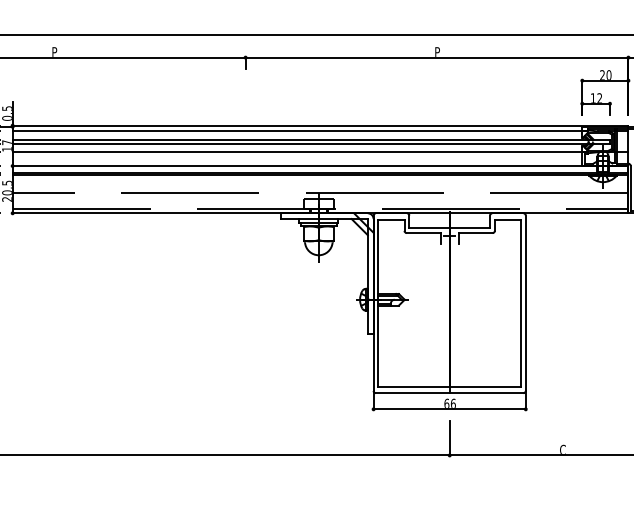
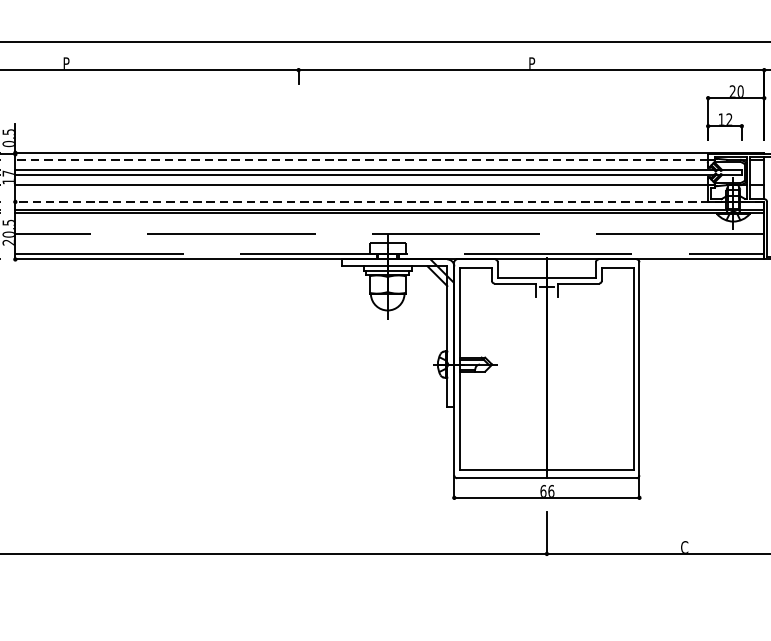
line: (297, 131) -> (361, 159), solid -> dashed
line: (320, 166) -> (389, 202), solid -> dashed

